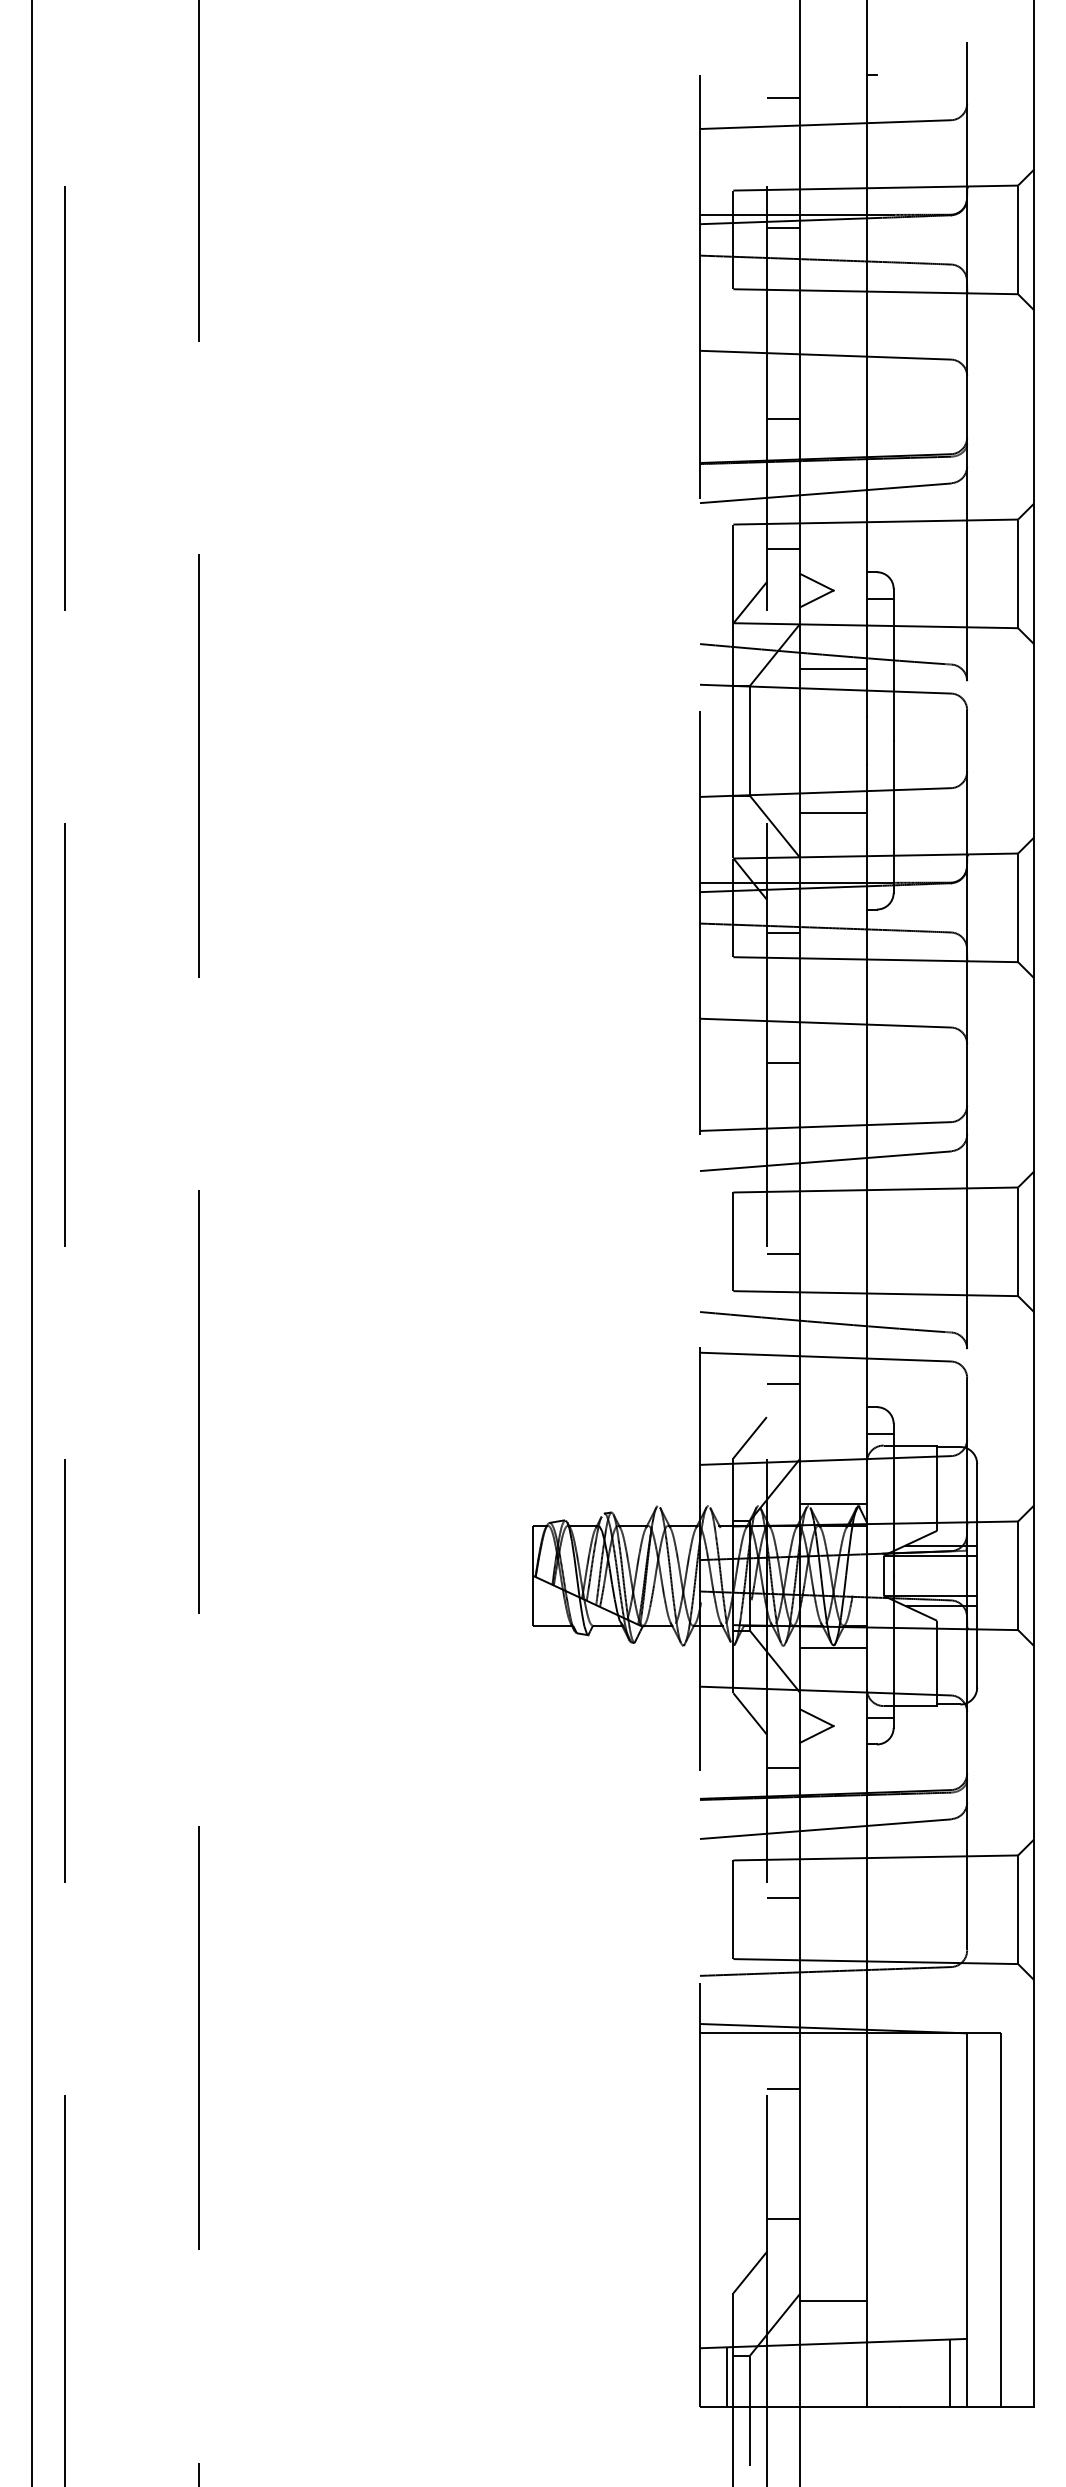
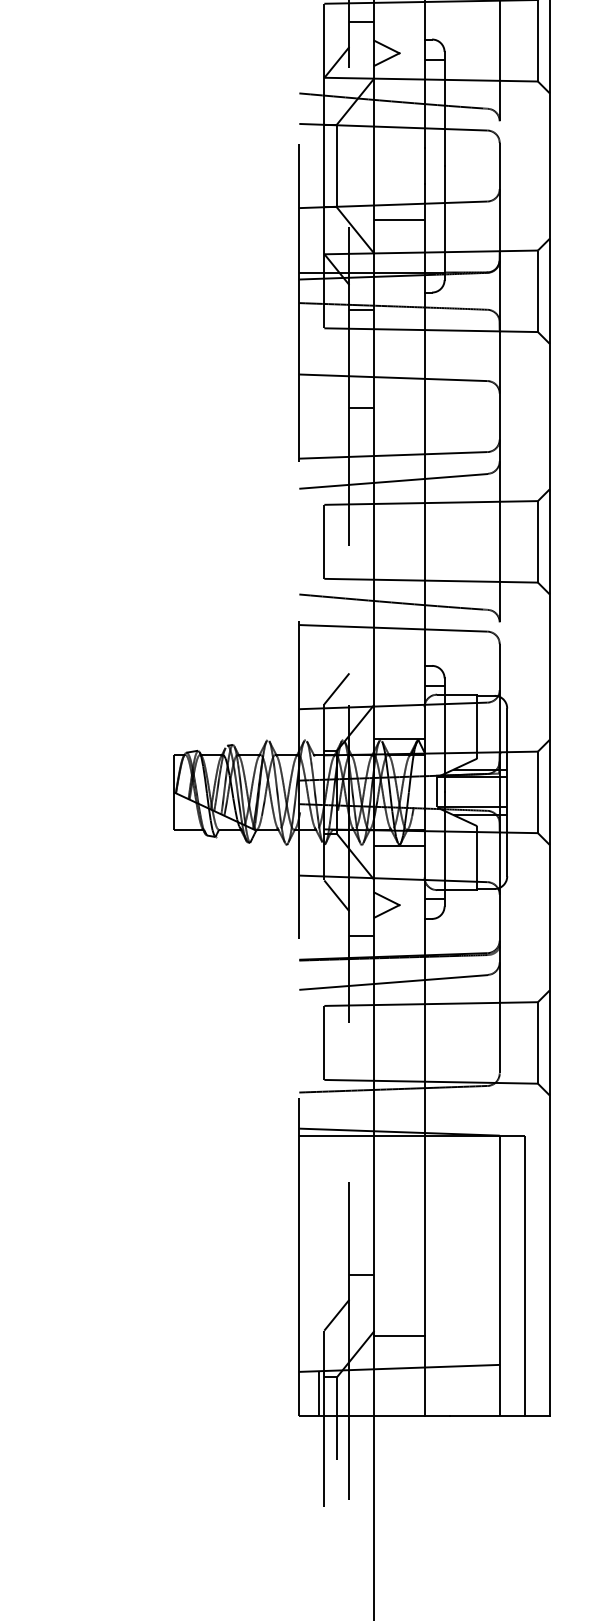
line: (833, 669) -> (399, 112), removed
line: (783, 1253) -> (361, 550), removed
line: (783, 1383) -> (361, 648), removed
line: (783, 1897) -> (361, 1033), removed
line: (783, 2088) -> (361, 1177), removed
line: (950, 2373) -> (487, 1390), removed

